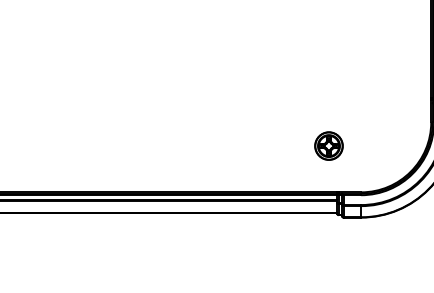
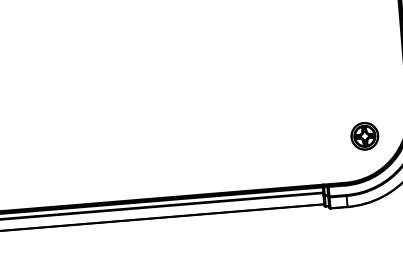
part: (328, 145) -> (364, 135), moved

